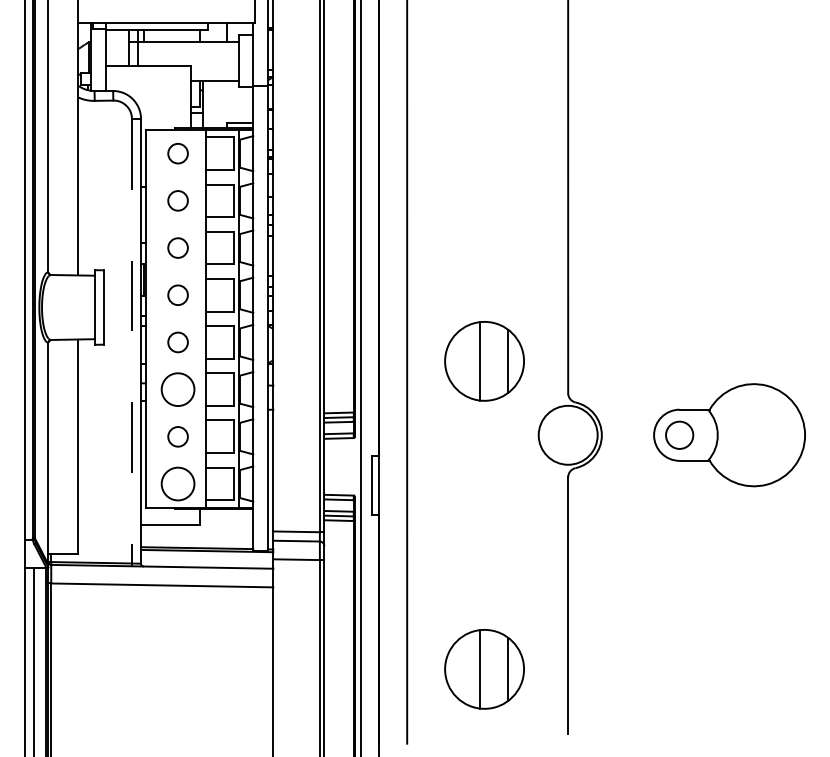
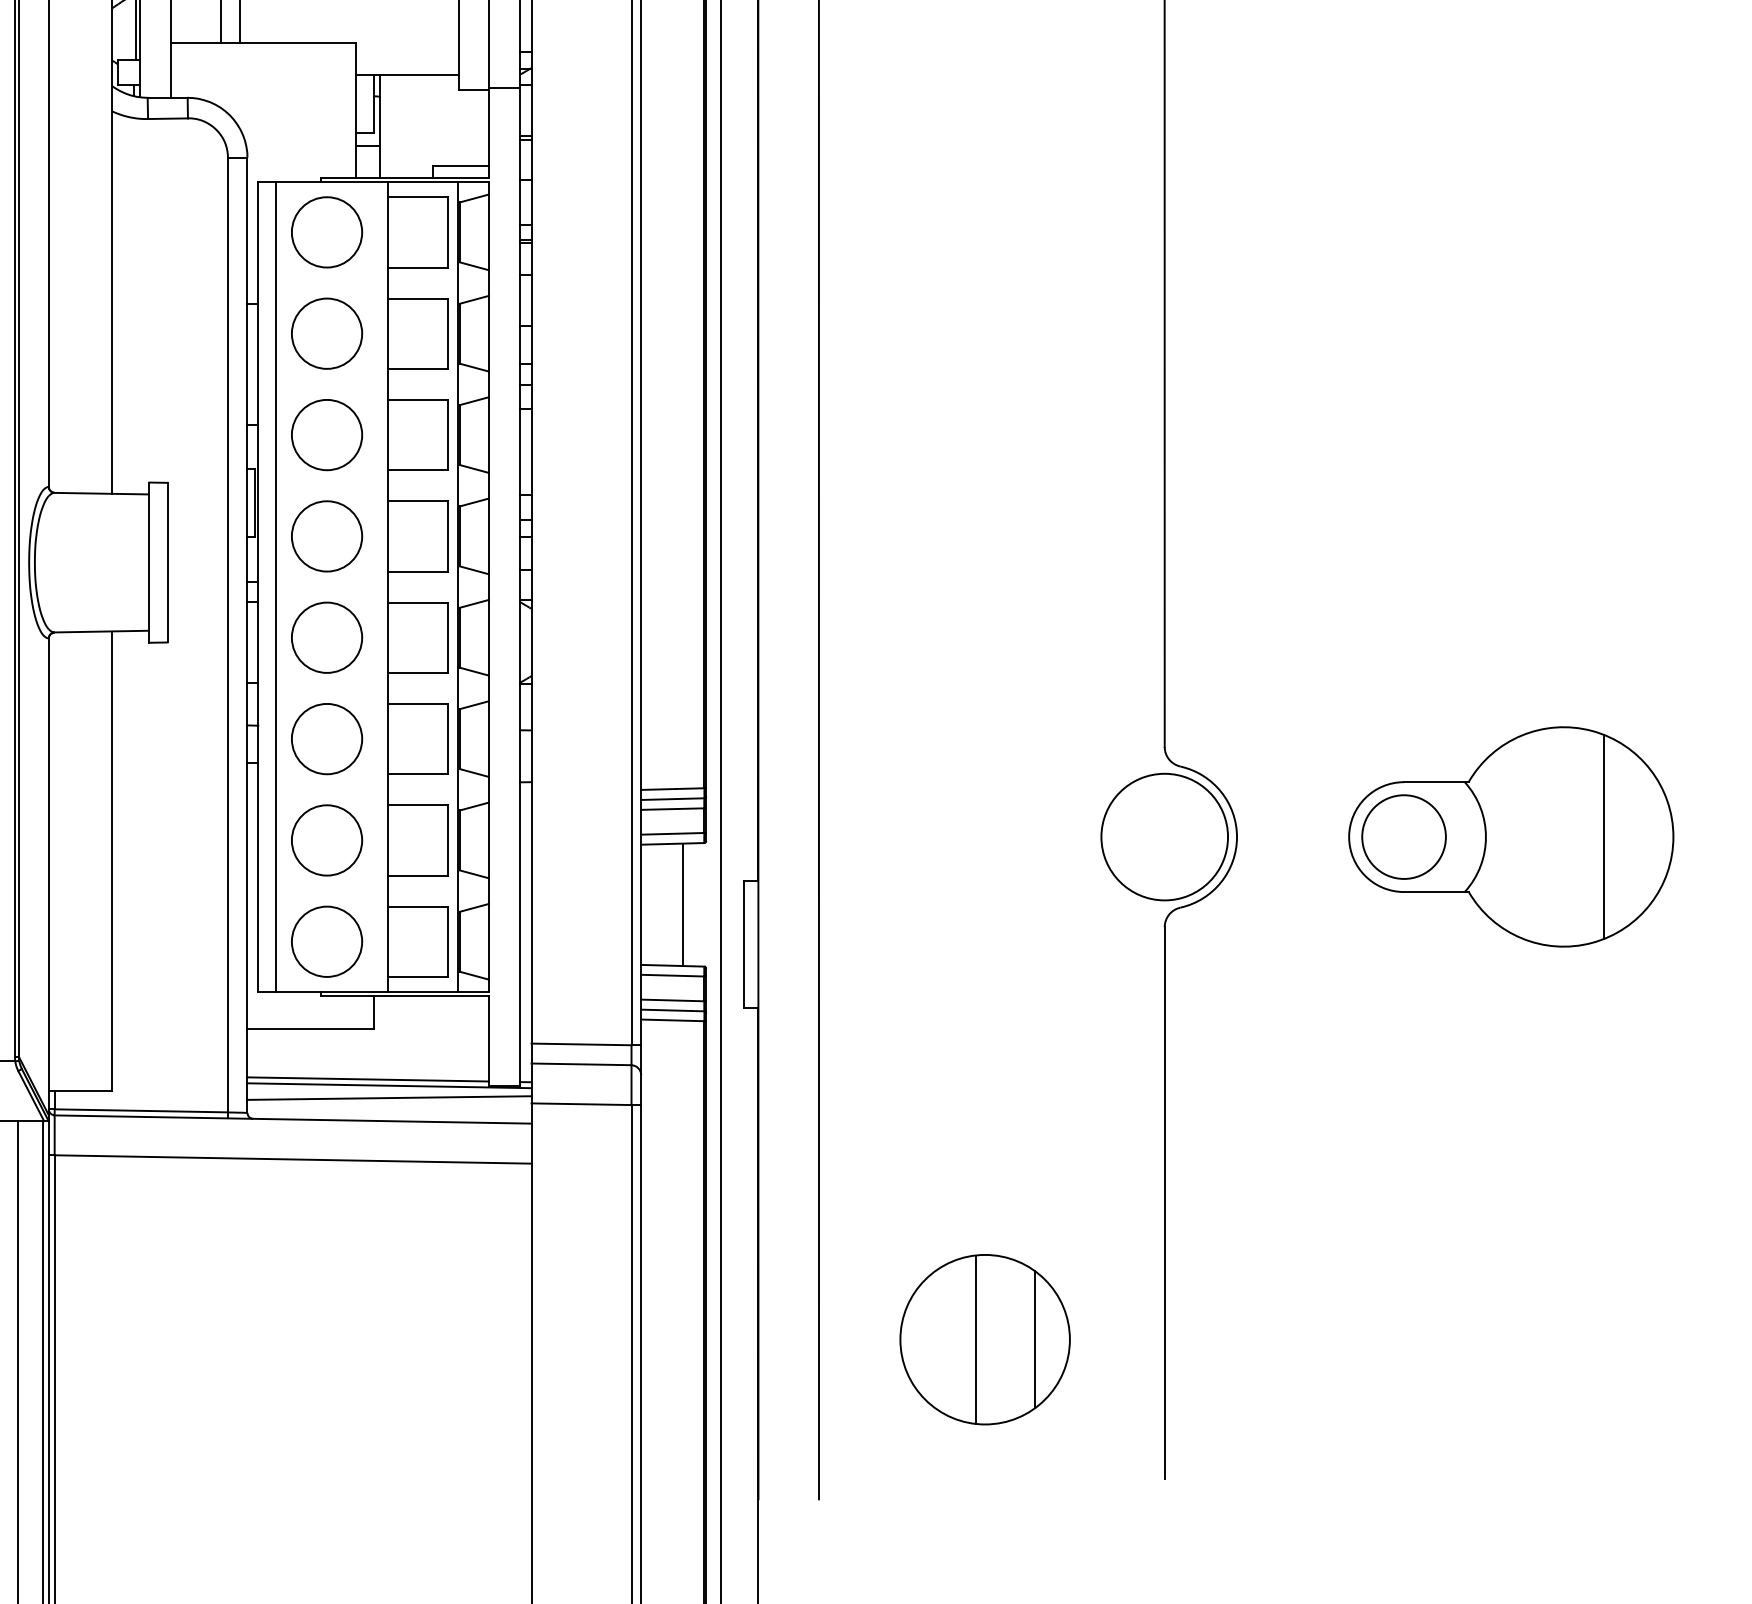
circle: (177, 153) -> (325, 231), size x1.67
circle: (177, 200) -> (325, 332), size x1.67
circle: (177, 247) -> (325, 433), size x1.67
circle: (177, 294) -> (325, 534), size x1.67
line: (154, 318) -> (276, 586), added
line: (131, 341) -> (227, 635), dashed -> solid
circle: (177, 342) -> (325, 637), size x1.67
part: (484, 361) -> (984, 678), removed
circle: (679, 434) -> (1403, 835), size x1.43
line: (772, 434) -> (1603, 835), added
circle: (177, 436) -> (325, 839), size x1.67
line: (343, 466) -> (682, 904), added
line: (207, 556) -> (390, 1097), added

